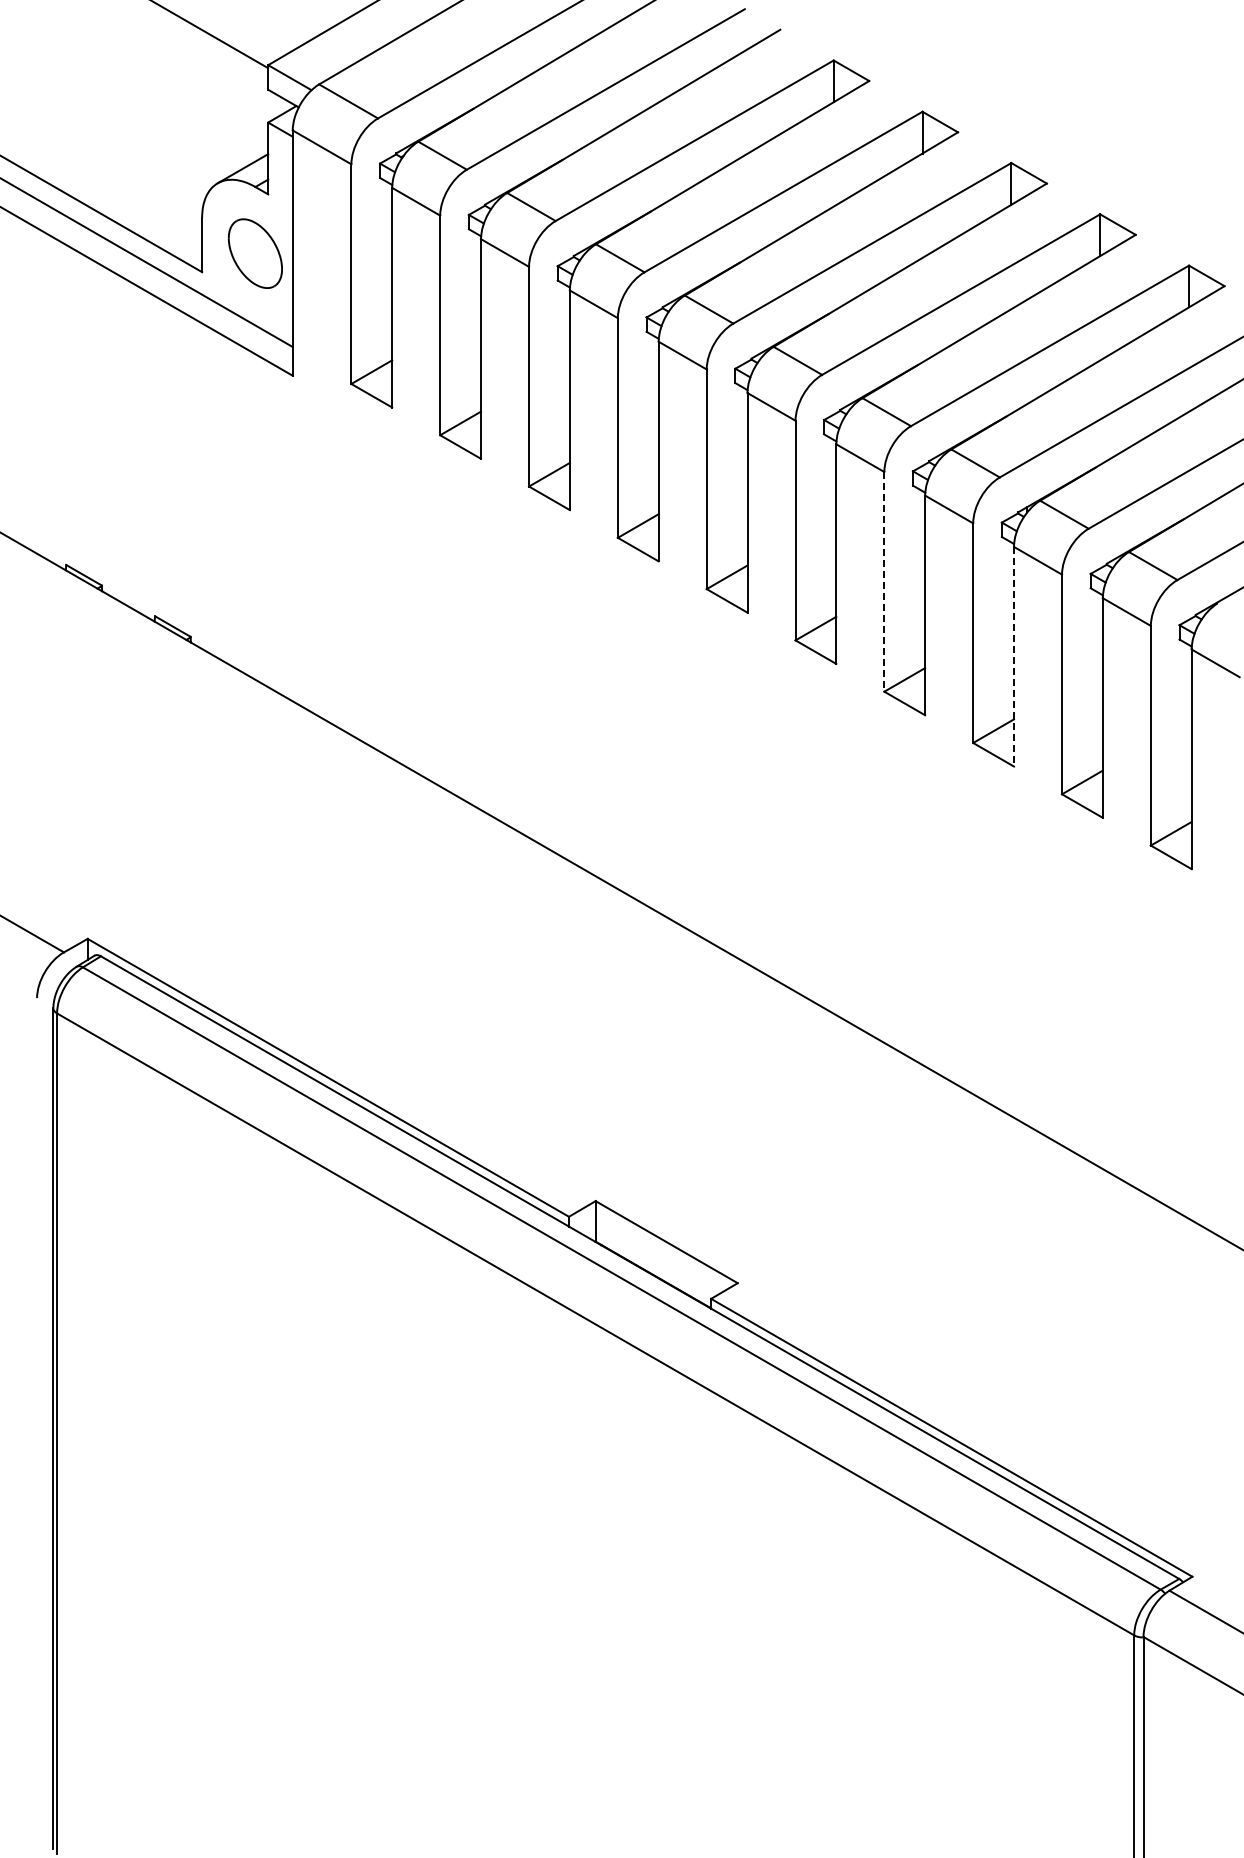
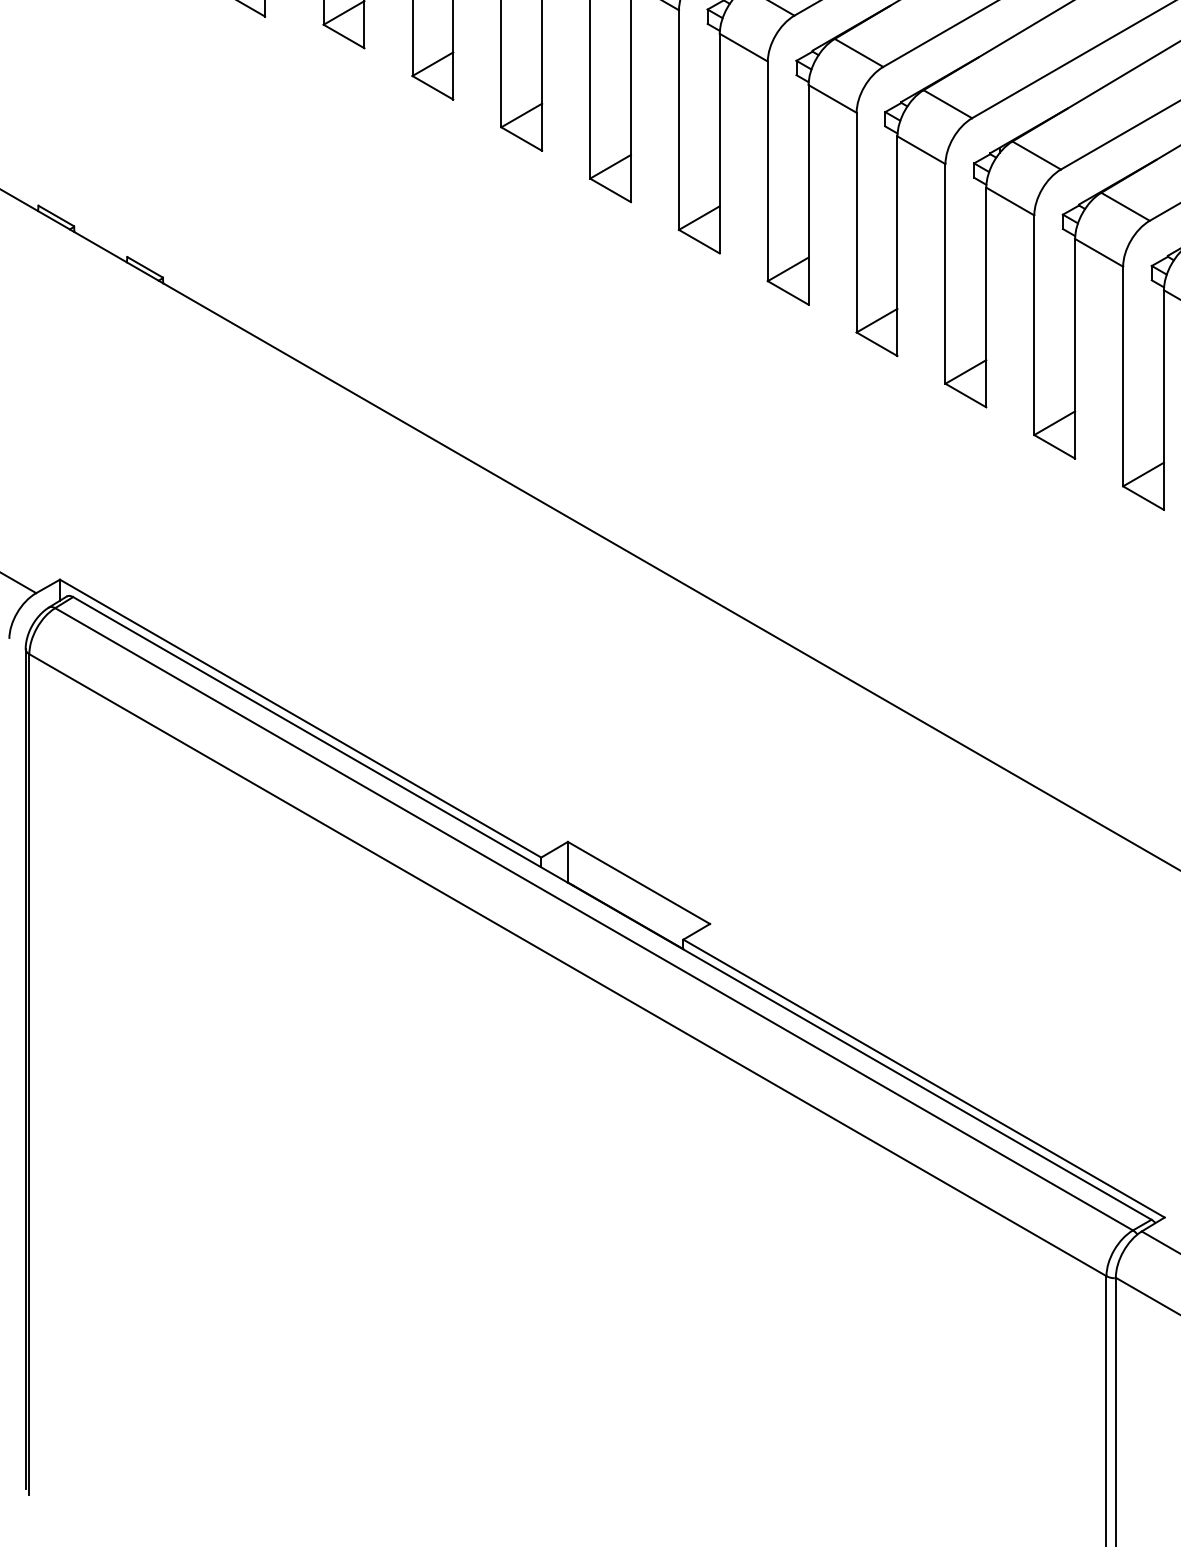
line: (884, 581) -> (856, 222), dashed -> solid
line: (1014, 656) -> (986, 297), dashed -> solid

